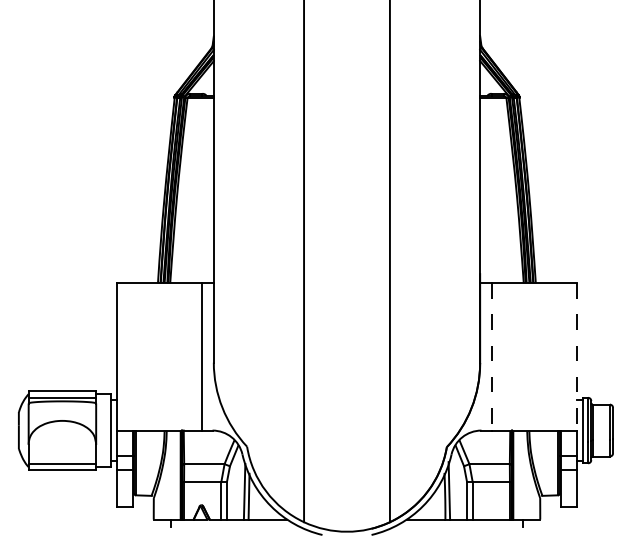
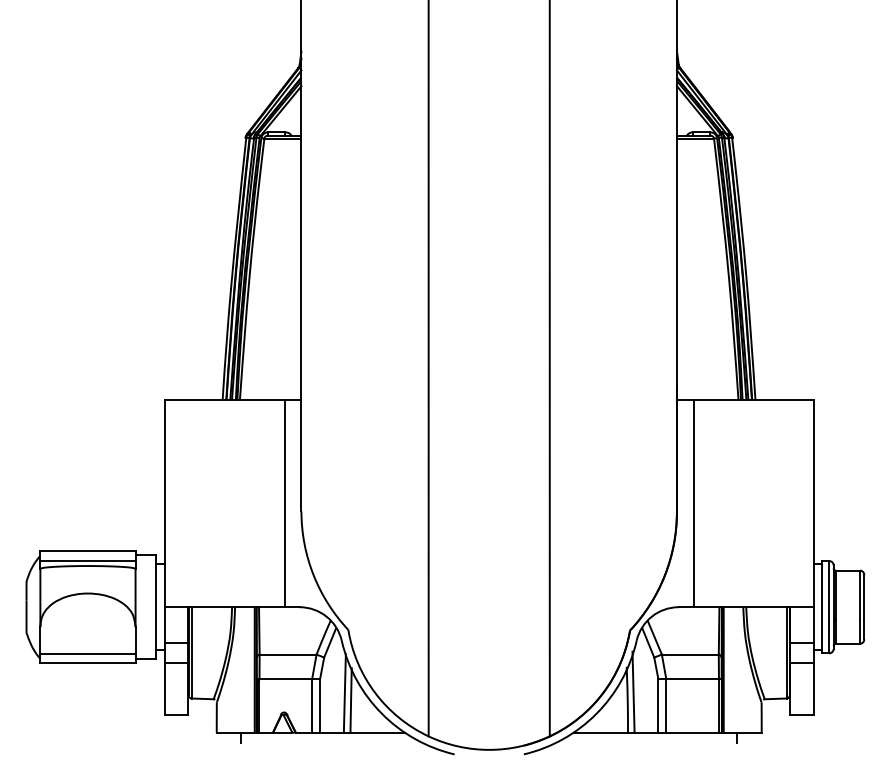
line: (492, 356) -> (694, 502), dashed -> solid
line: (576, 356) -> (812, 502), dashed -> solid

